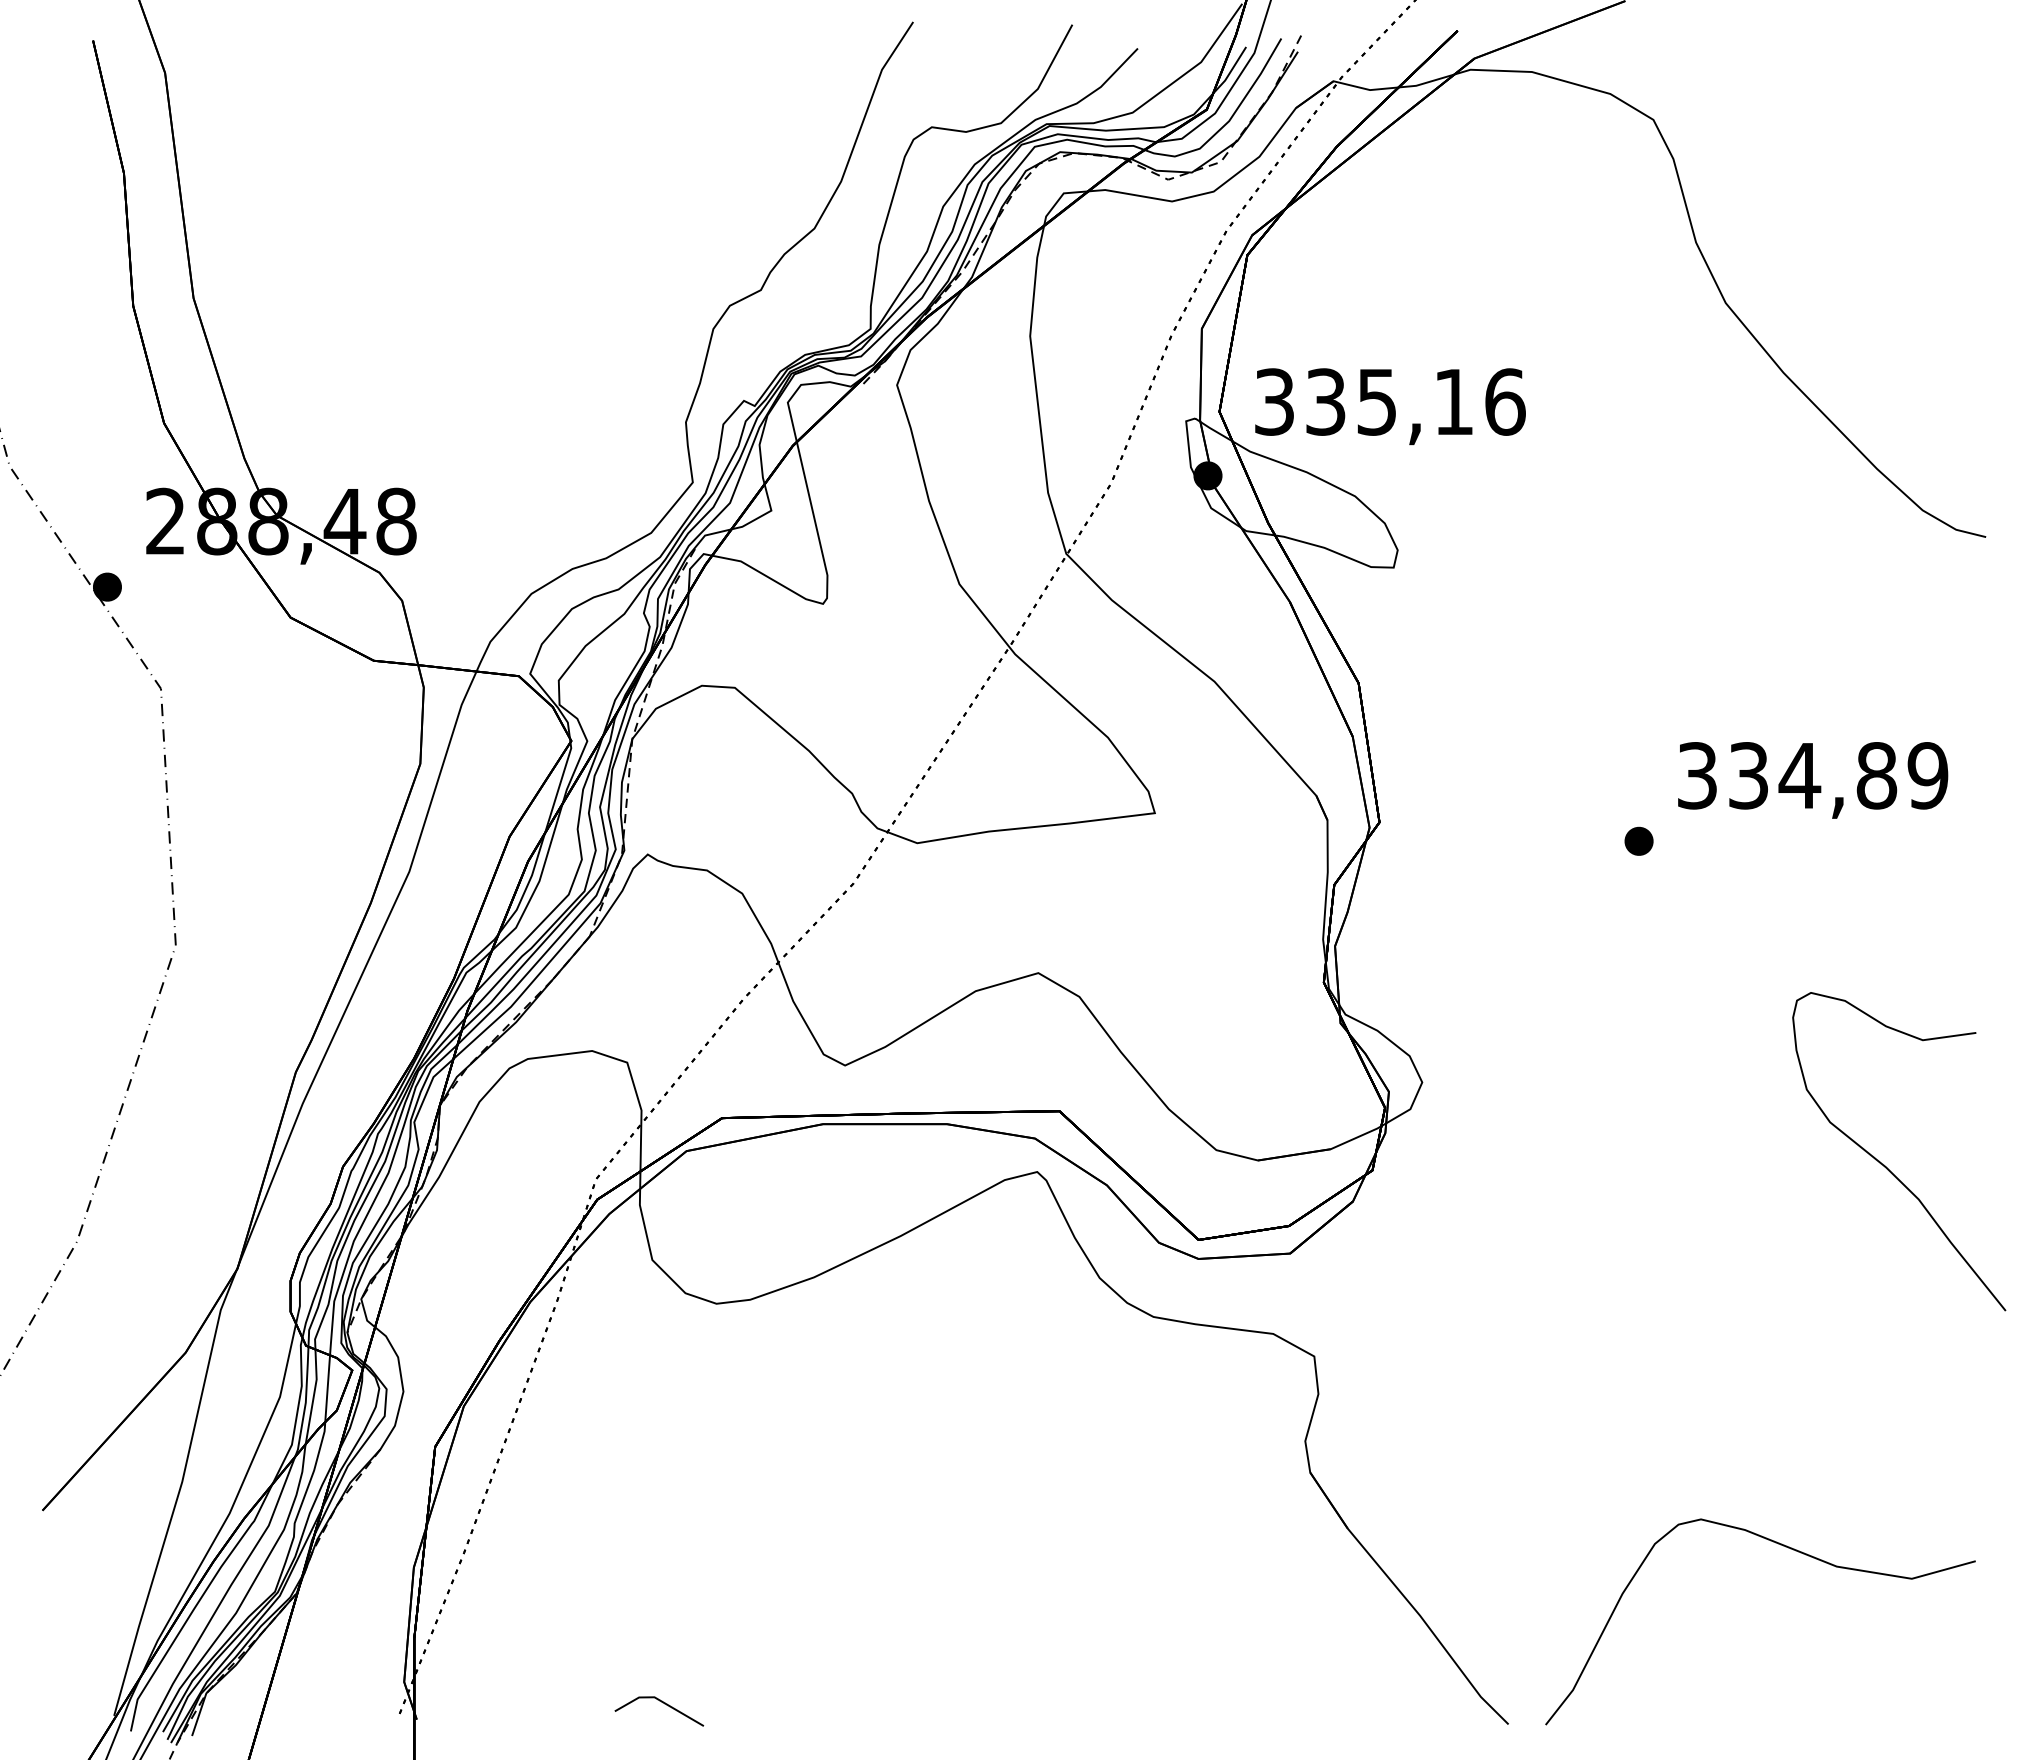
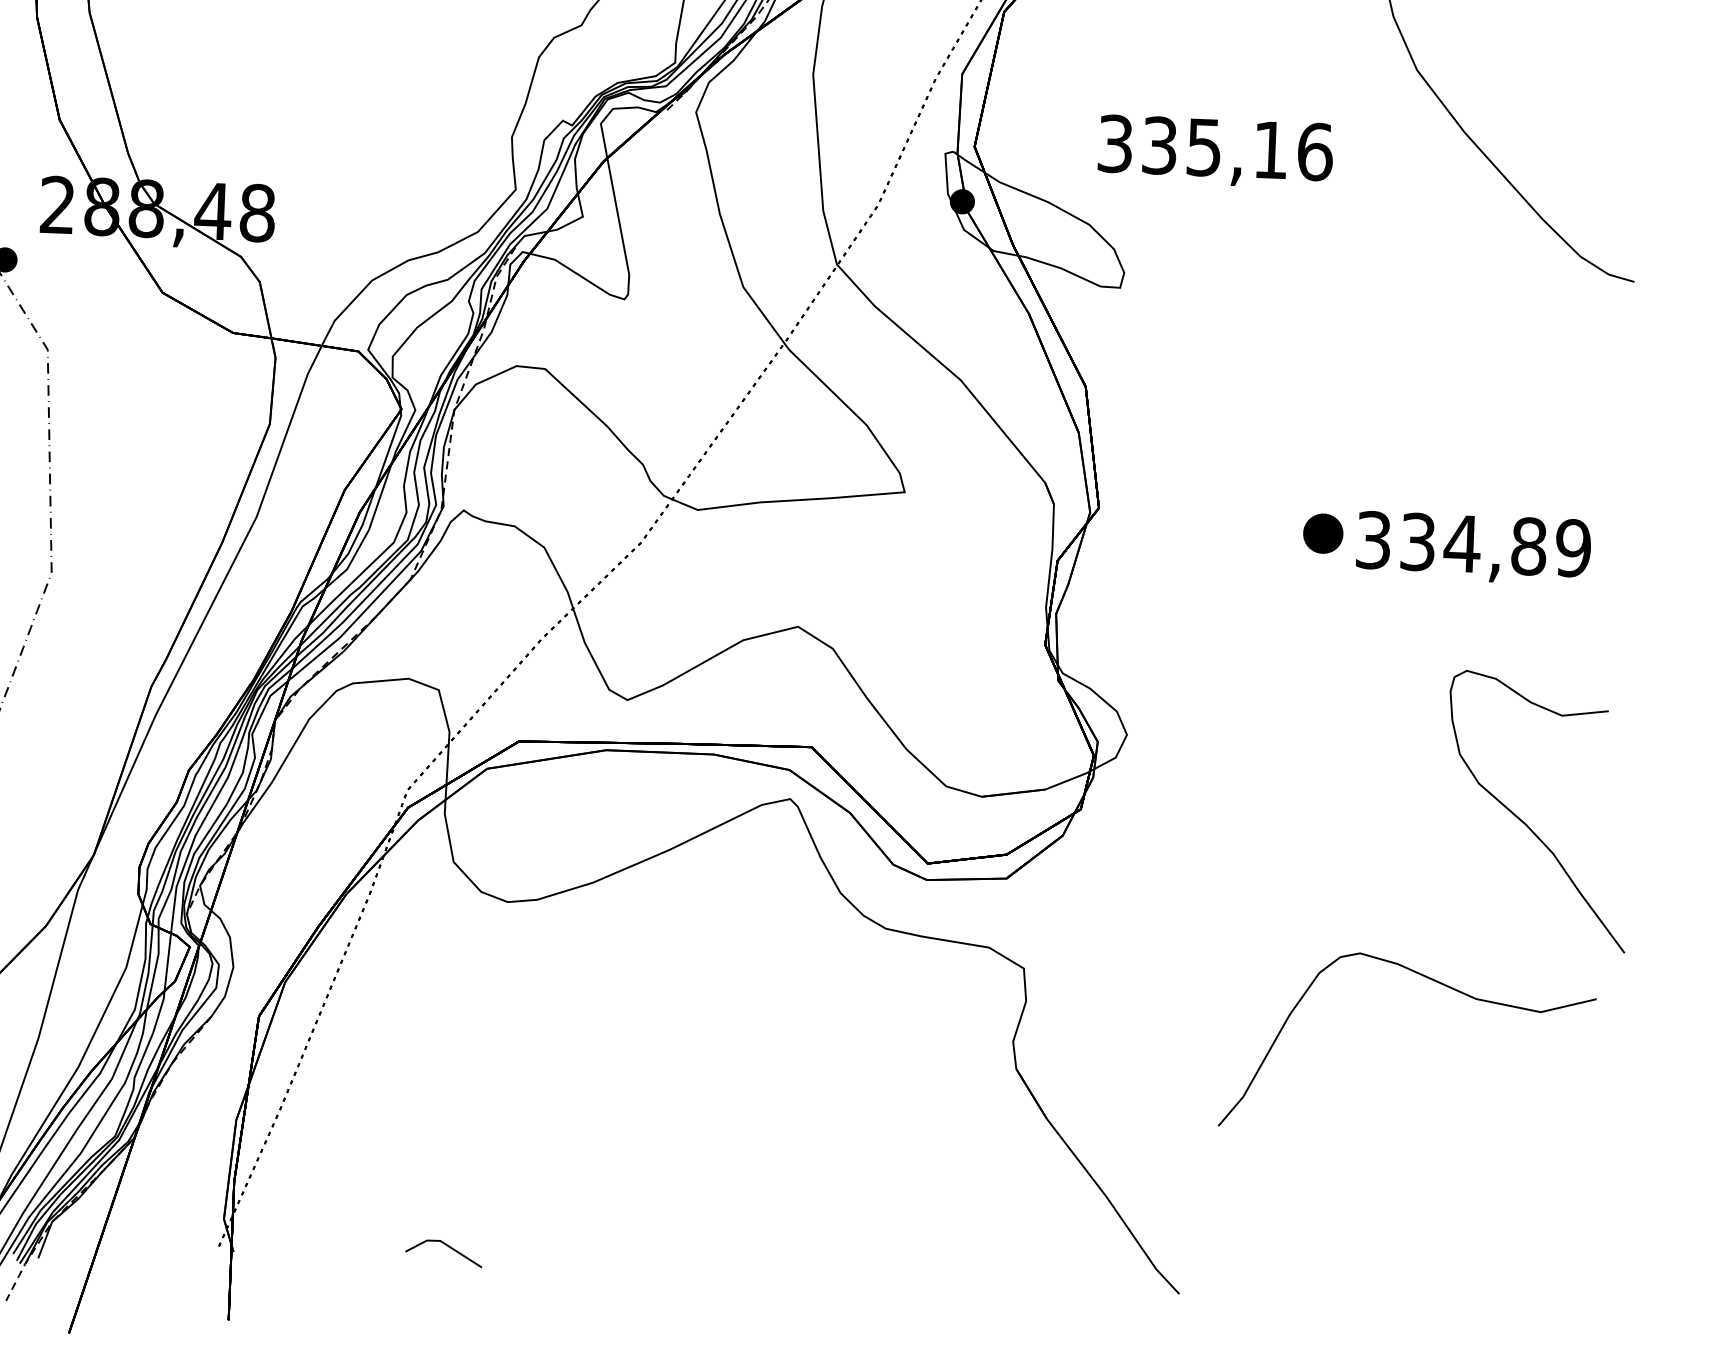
text: (1390, 406) -> (1215, 151), moved
text: (1813, 780) -> (1474, 548), moved
part: (1638, 840) -> (1322, 532), size x1.6
curve: (1790, 1549) -> (1436, 982), moved

